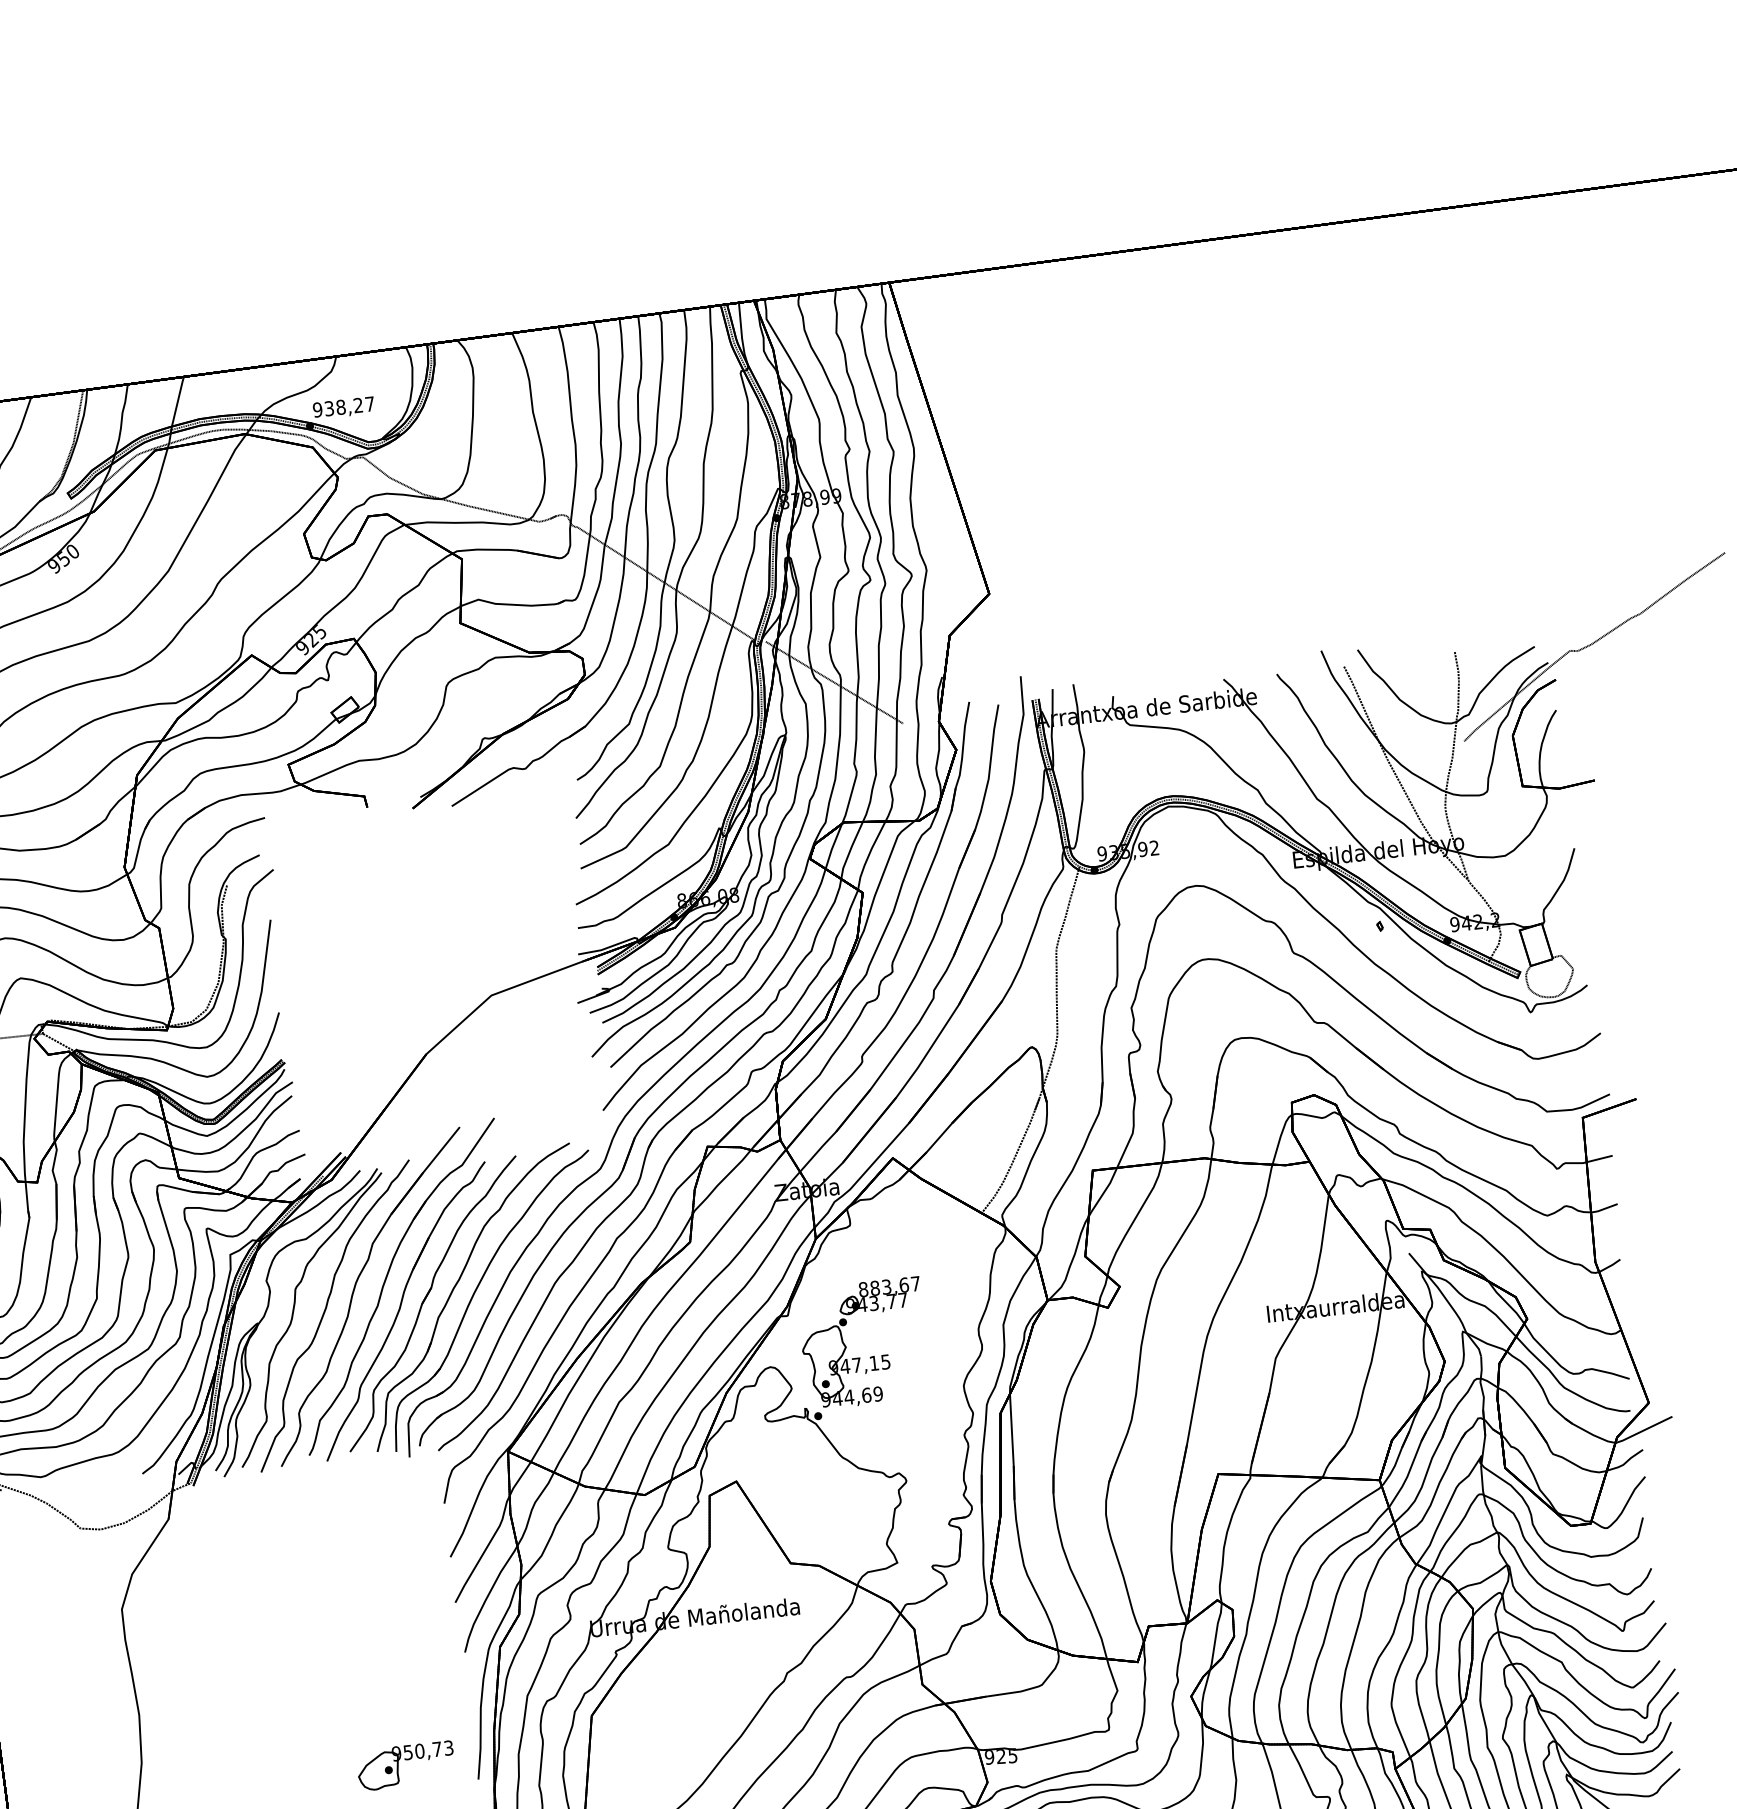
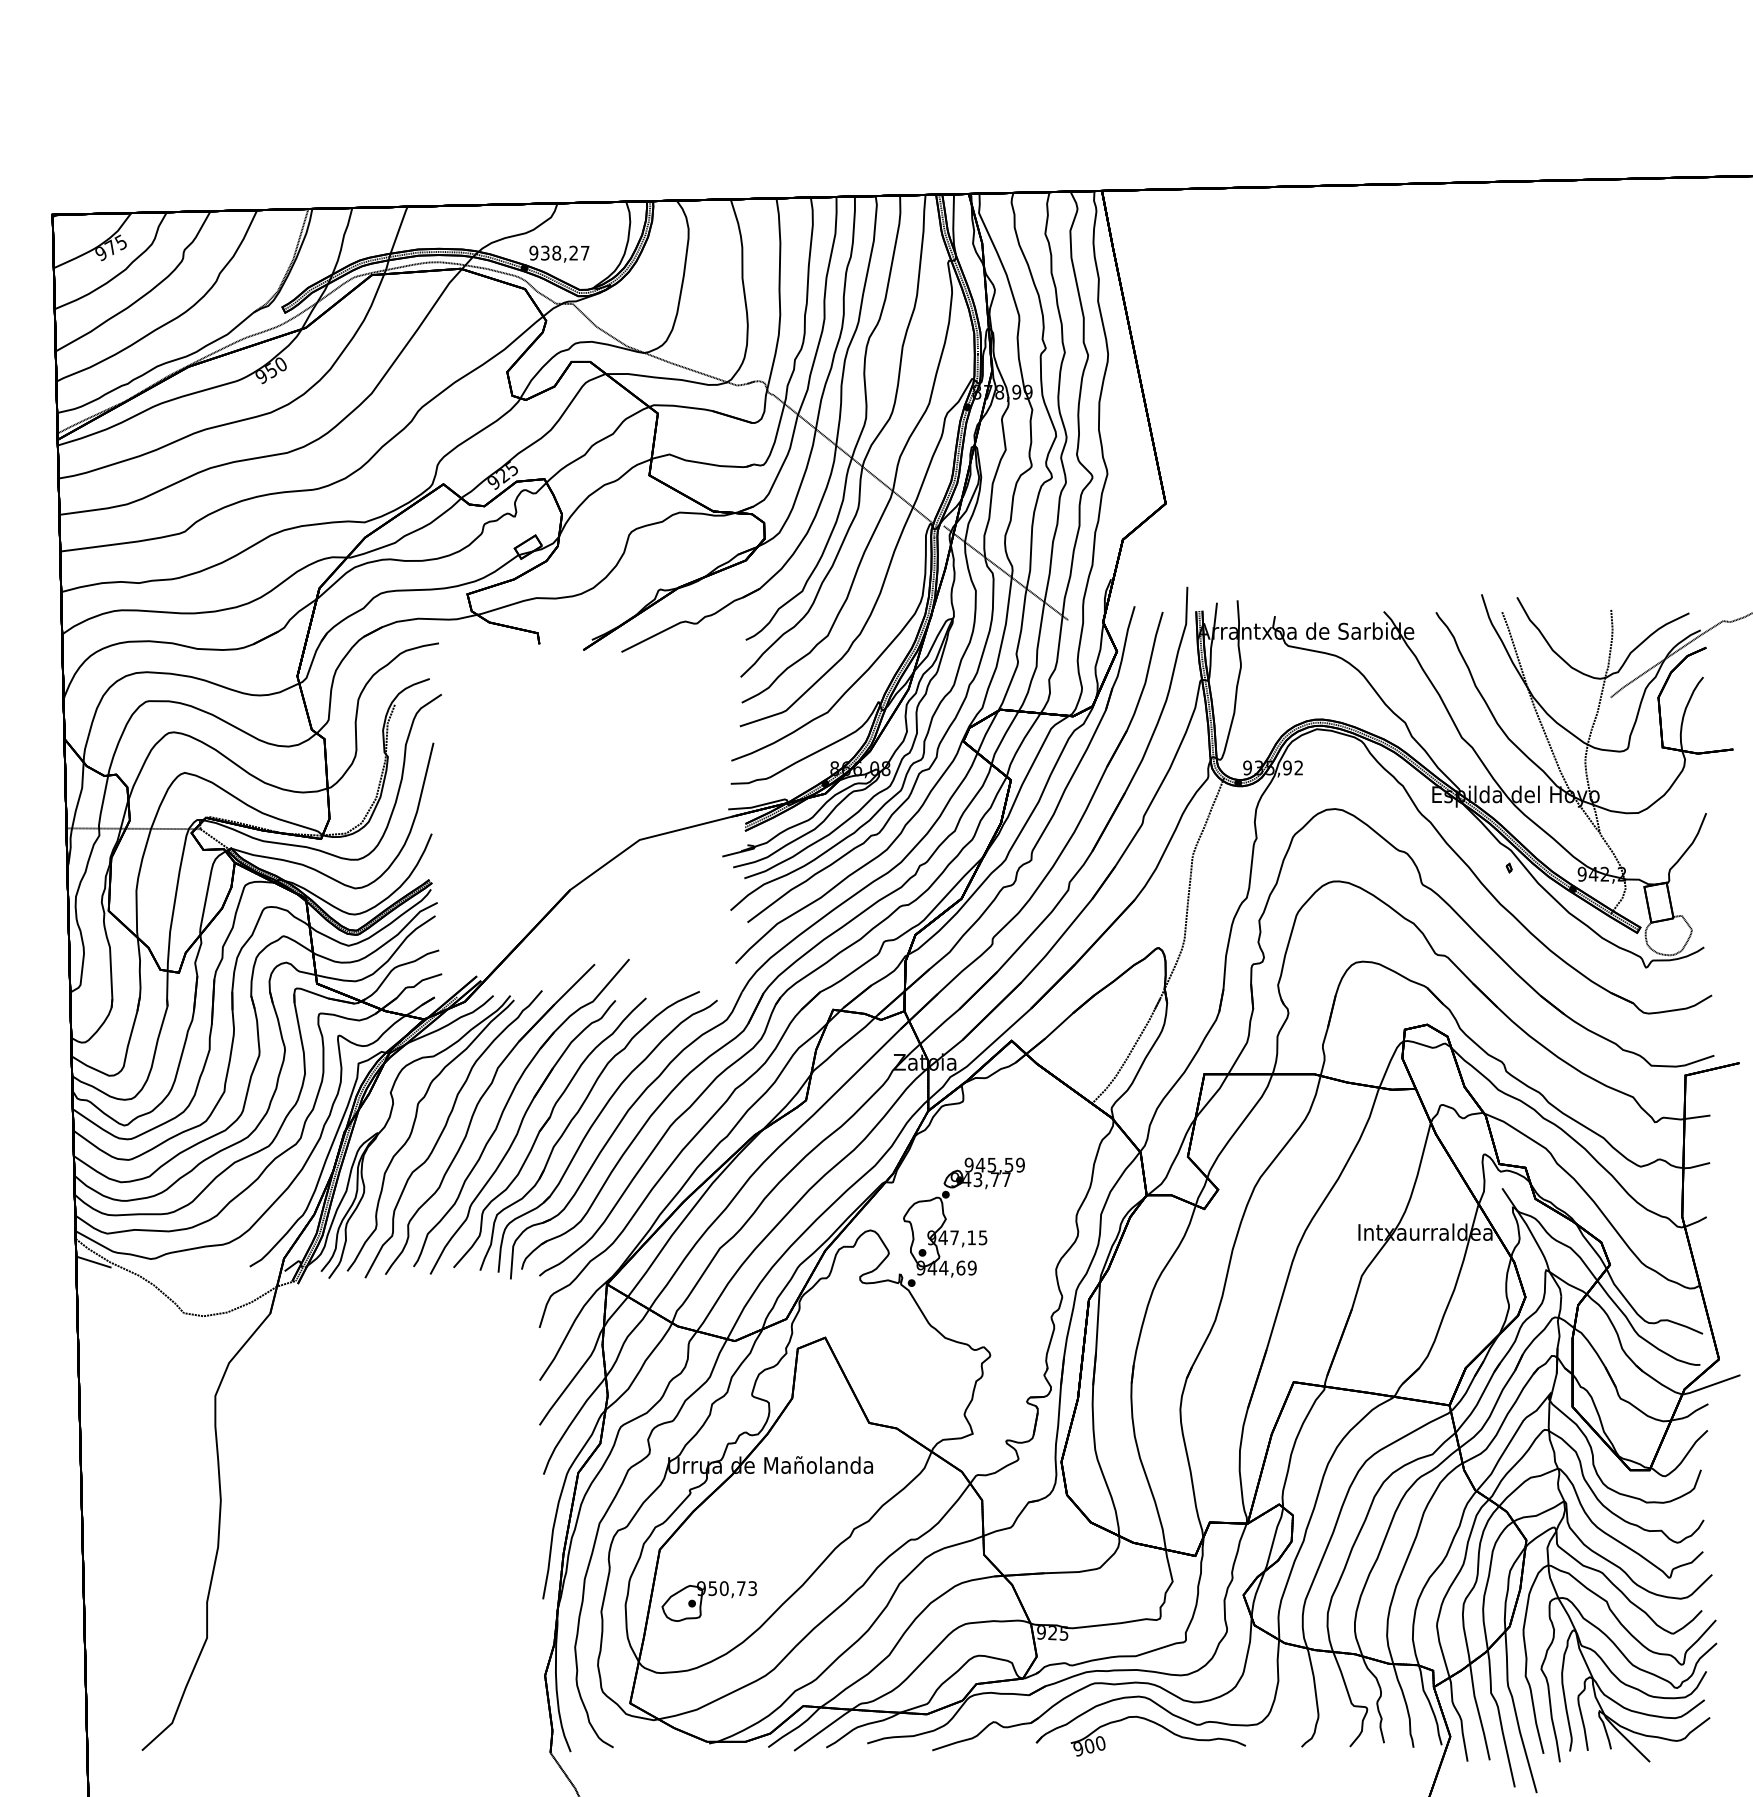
text: (889, 1286) -> (994, 1164), 883,67 -> 945,59
part: (405, 1766) -> (708, 1601), moved

